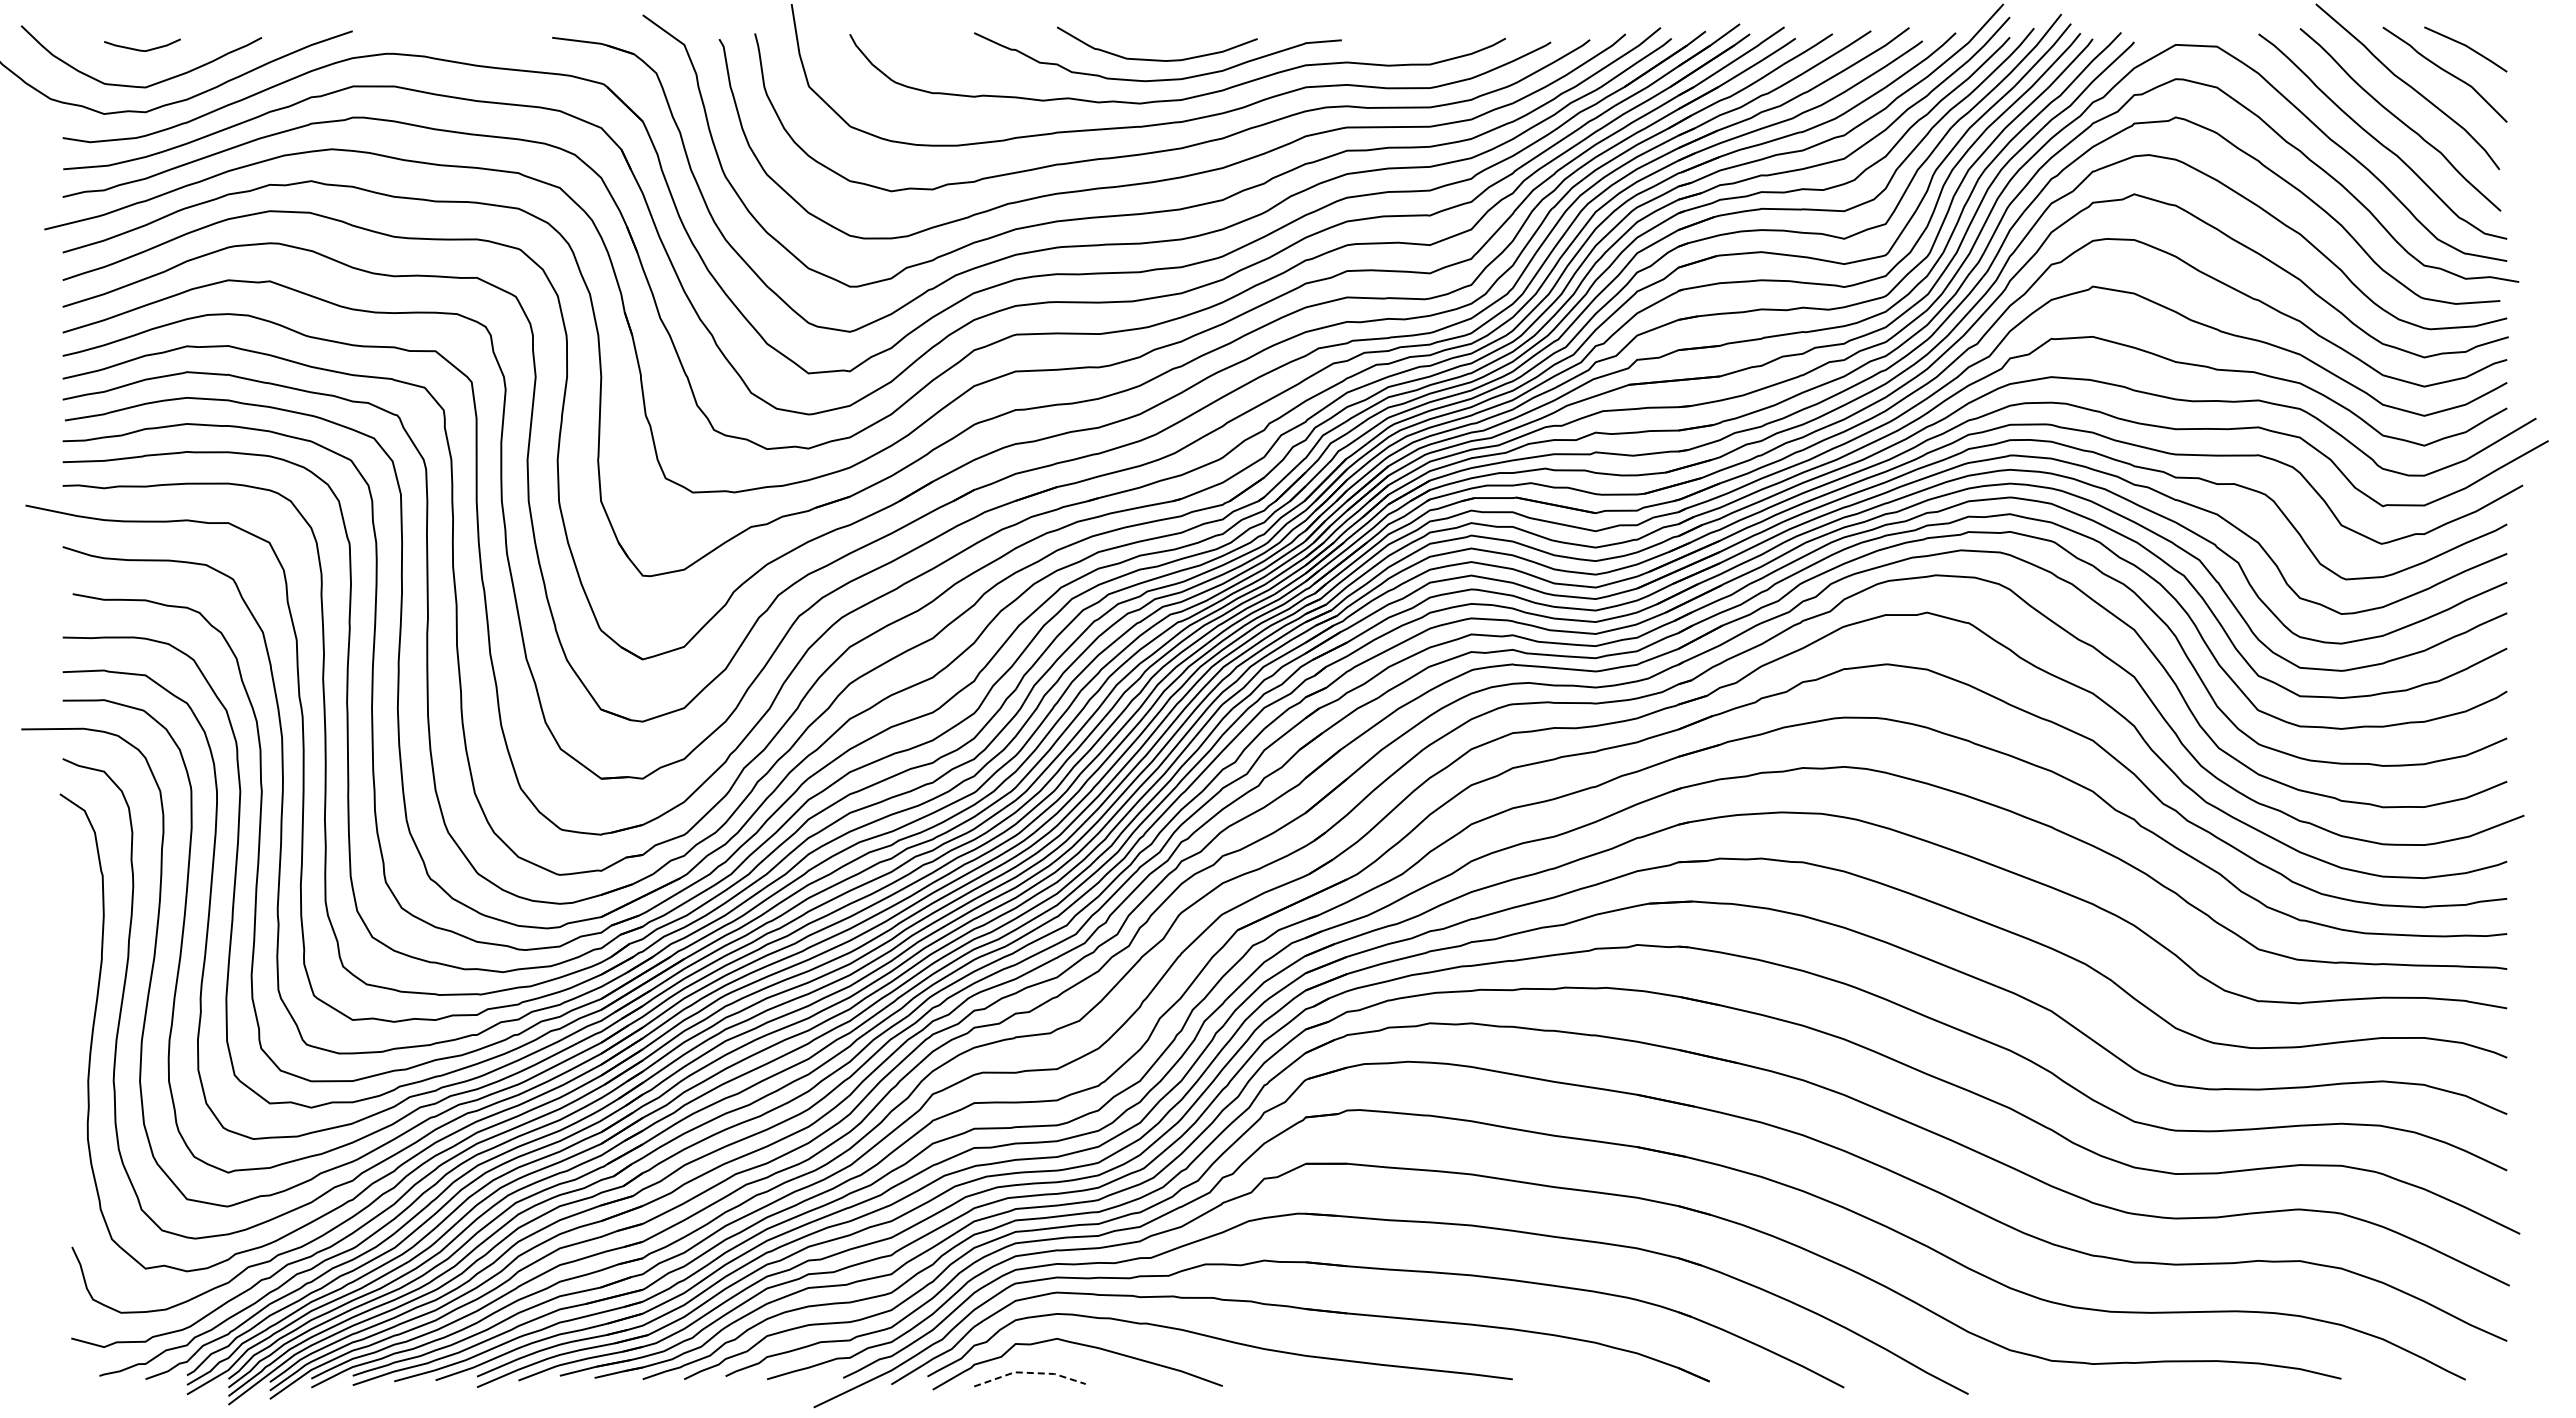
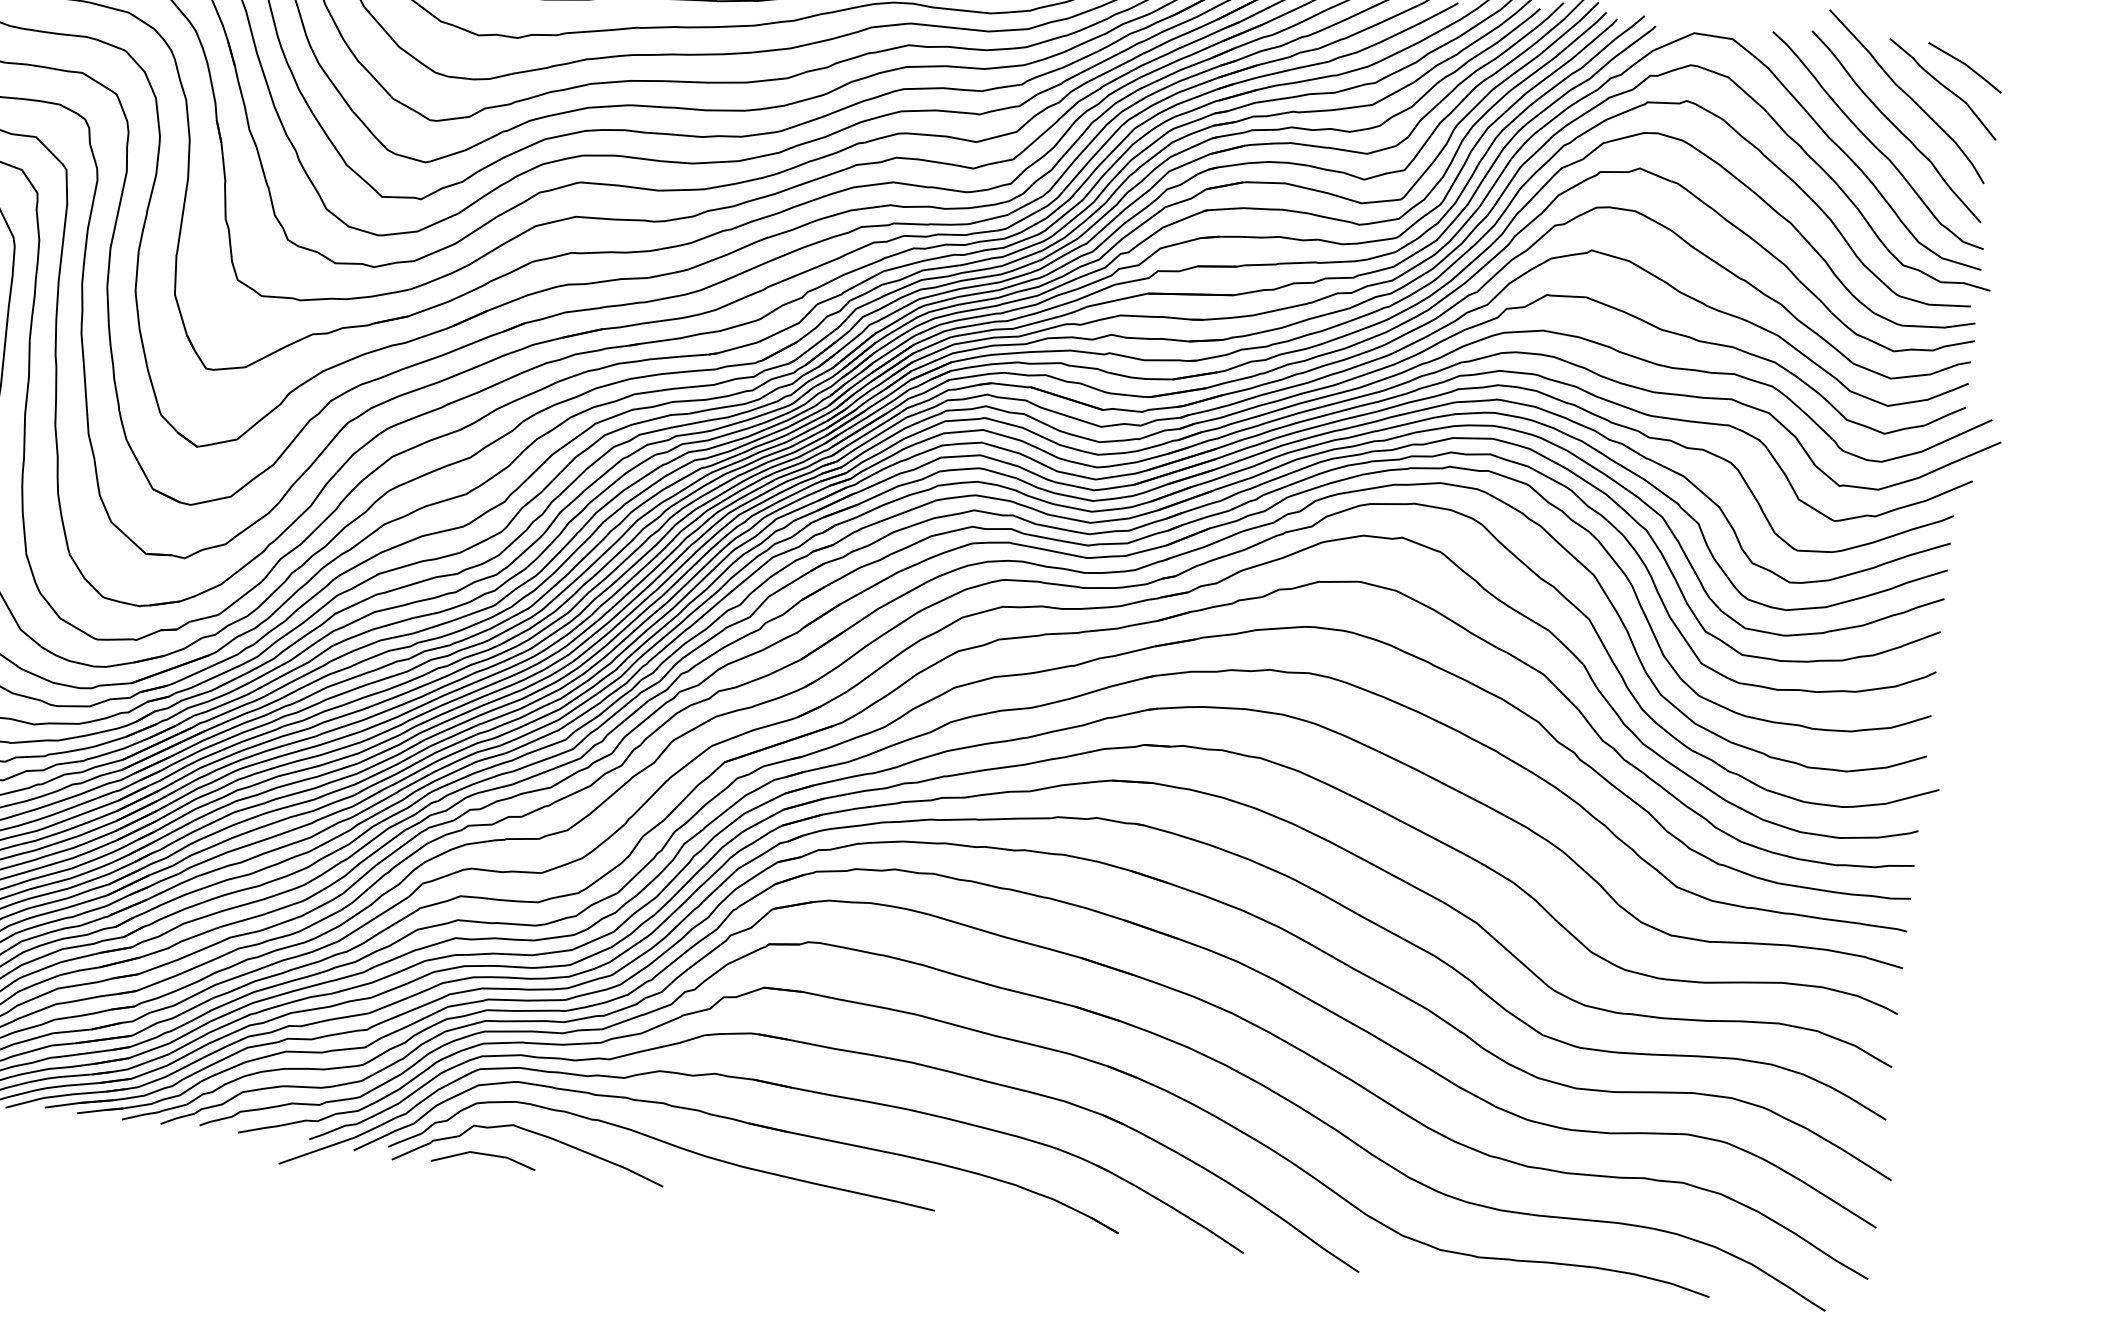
line: (1029, 1372) -> (483, 1153), dashed -> solid

